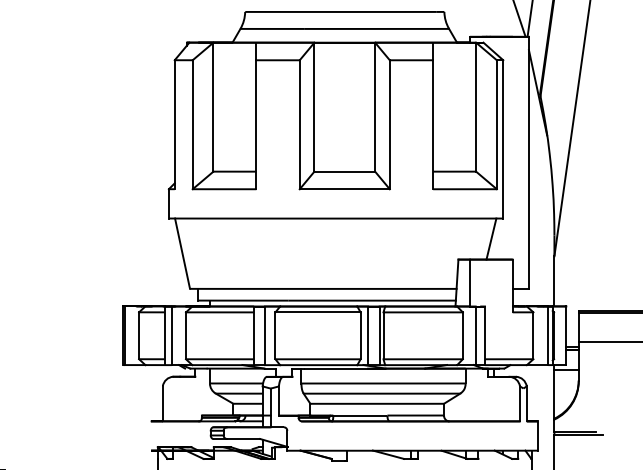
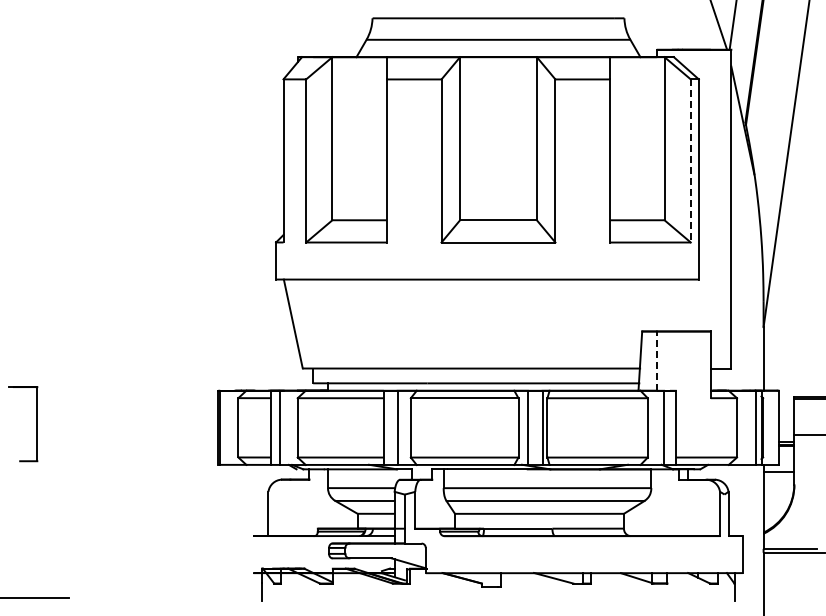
line: (496, 124) -> (690, 160), solid -> dashed
line: (491, 239) -> (683, 305), removed
line: (469, 283) -> (656, 361), solid -> dashed

